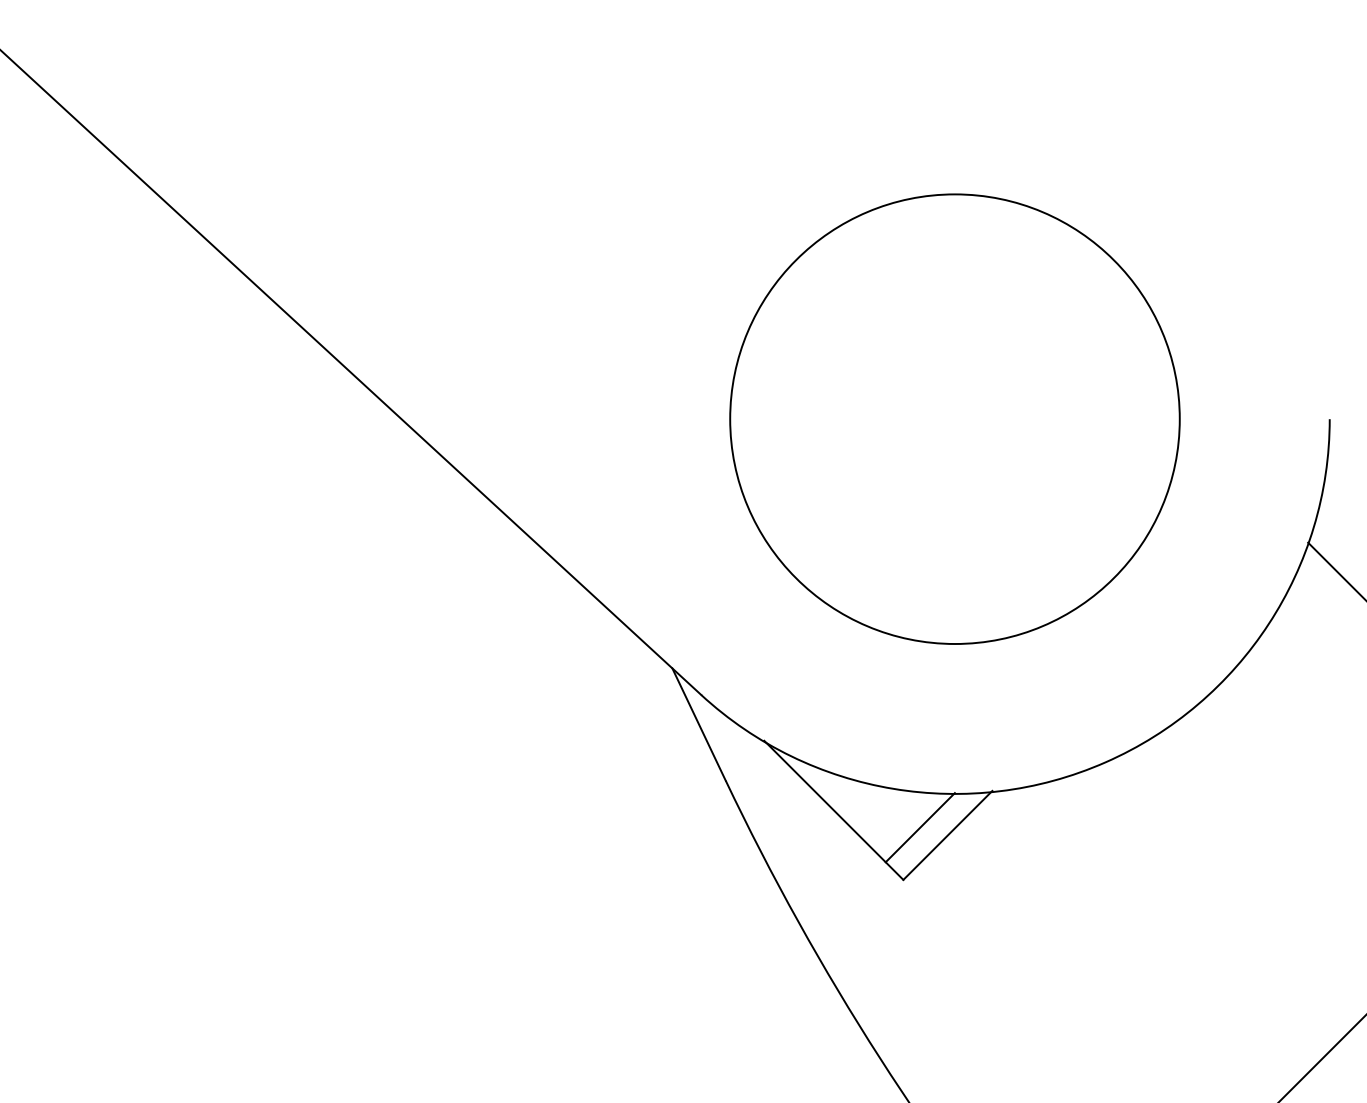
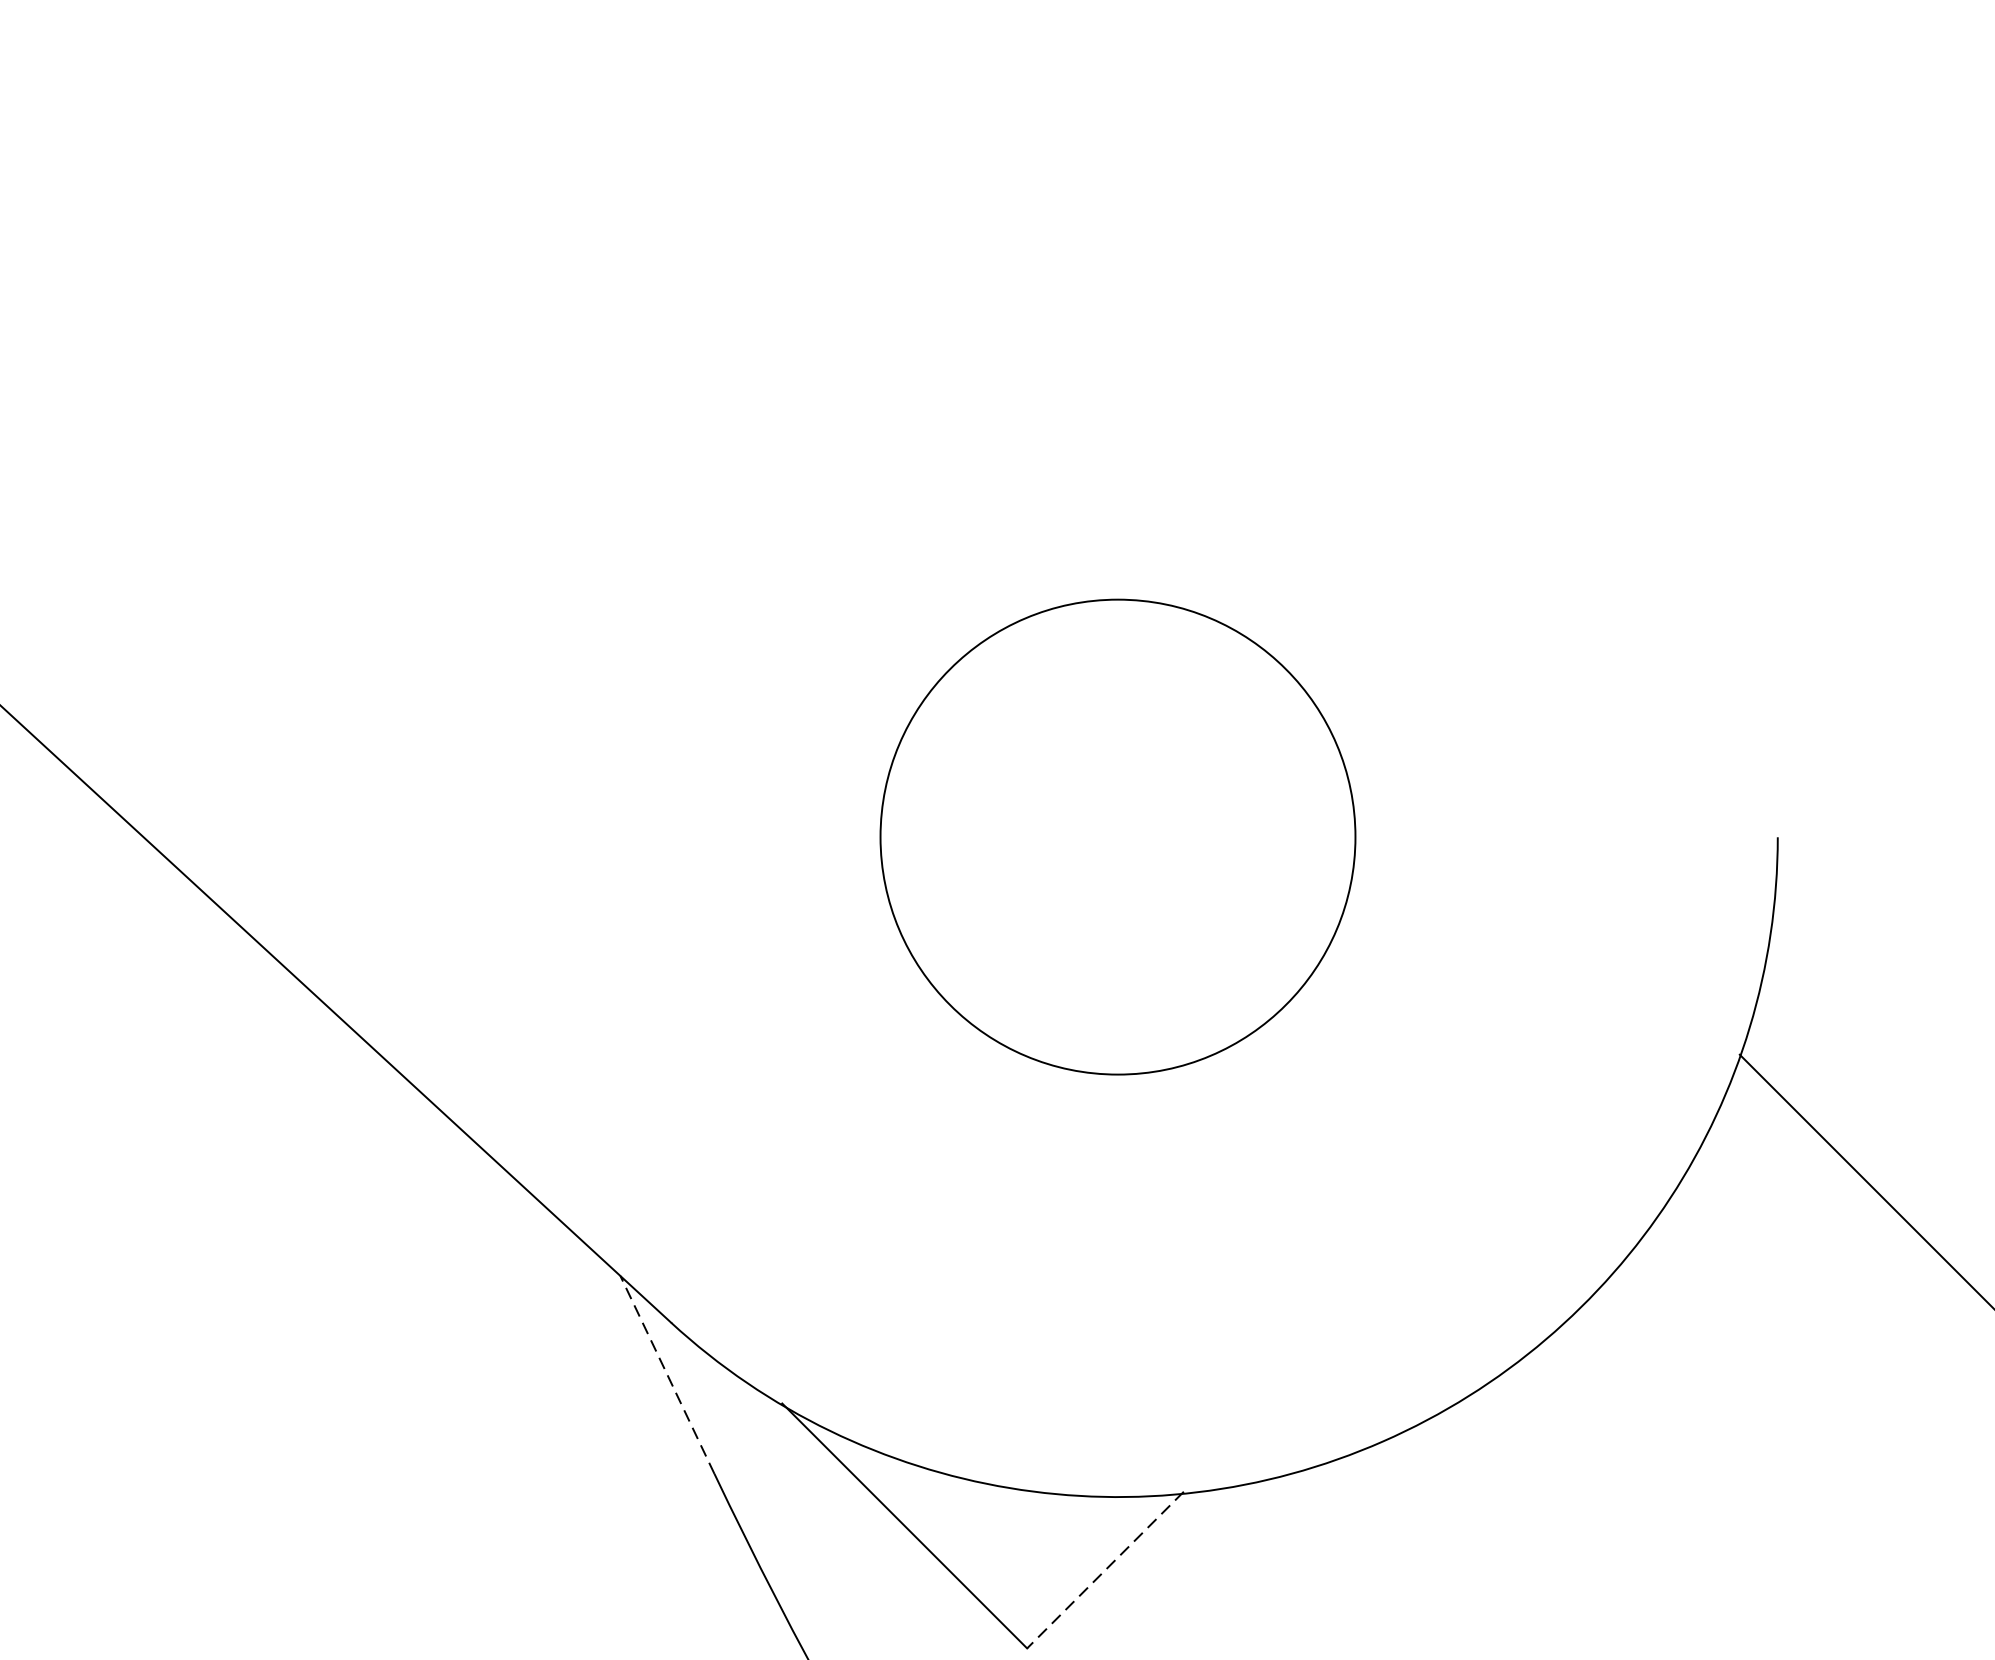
circle: (954, 418) -> (1117, 836), size x0.6
line: (698, 724) -> (666, 1374), solid -> dashed
line: (919, 827) -> (1055, 1556), removed
line: (947, 835) -> (1104, 1570), solid -> dashed

